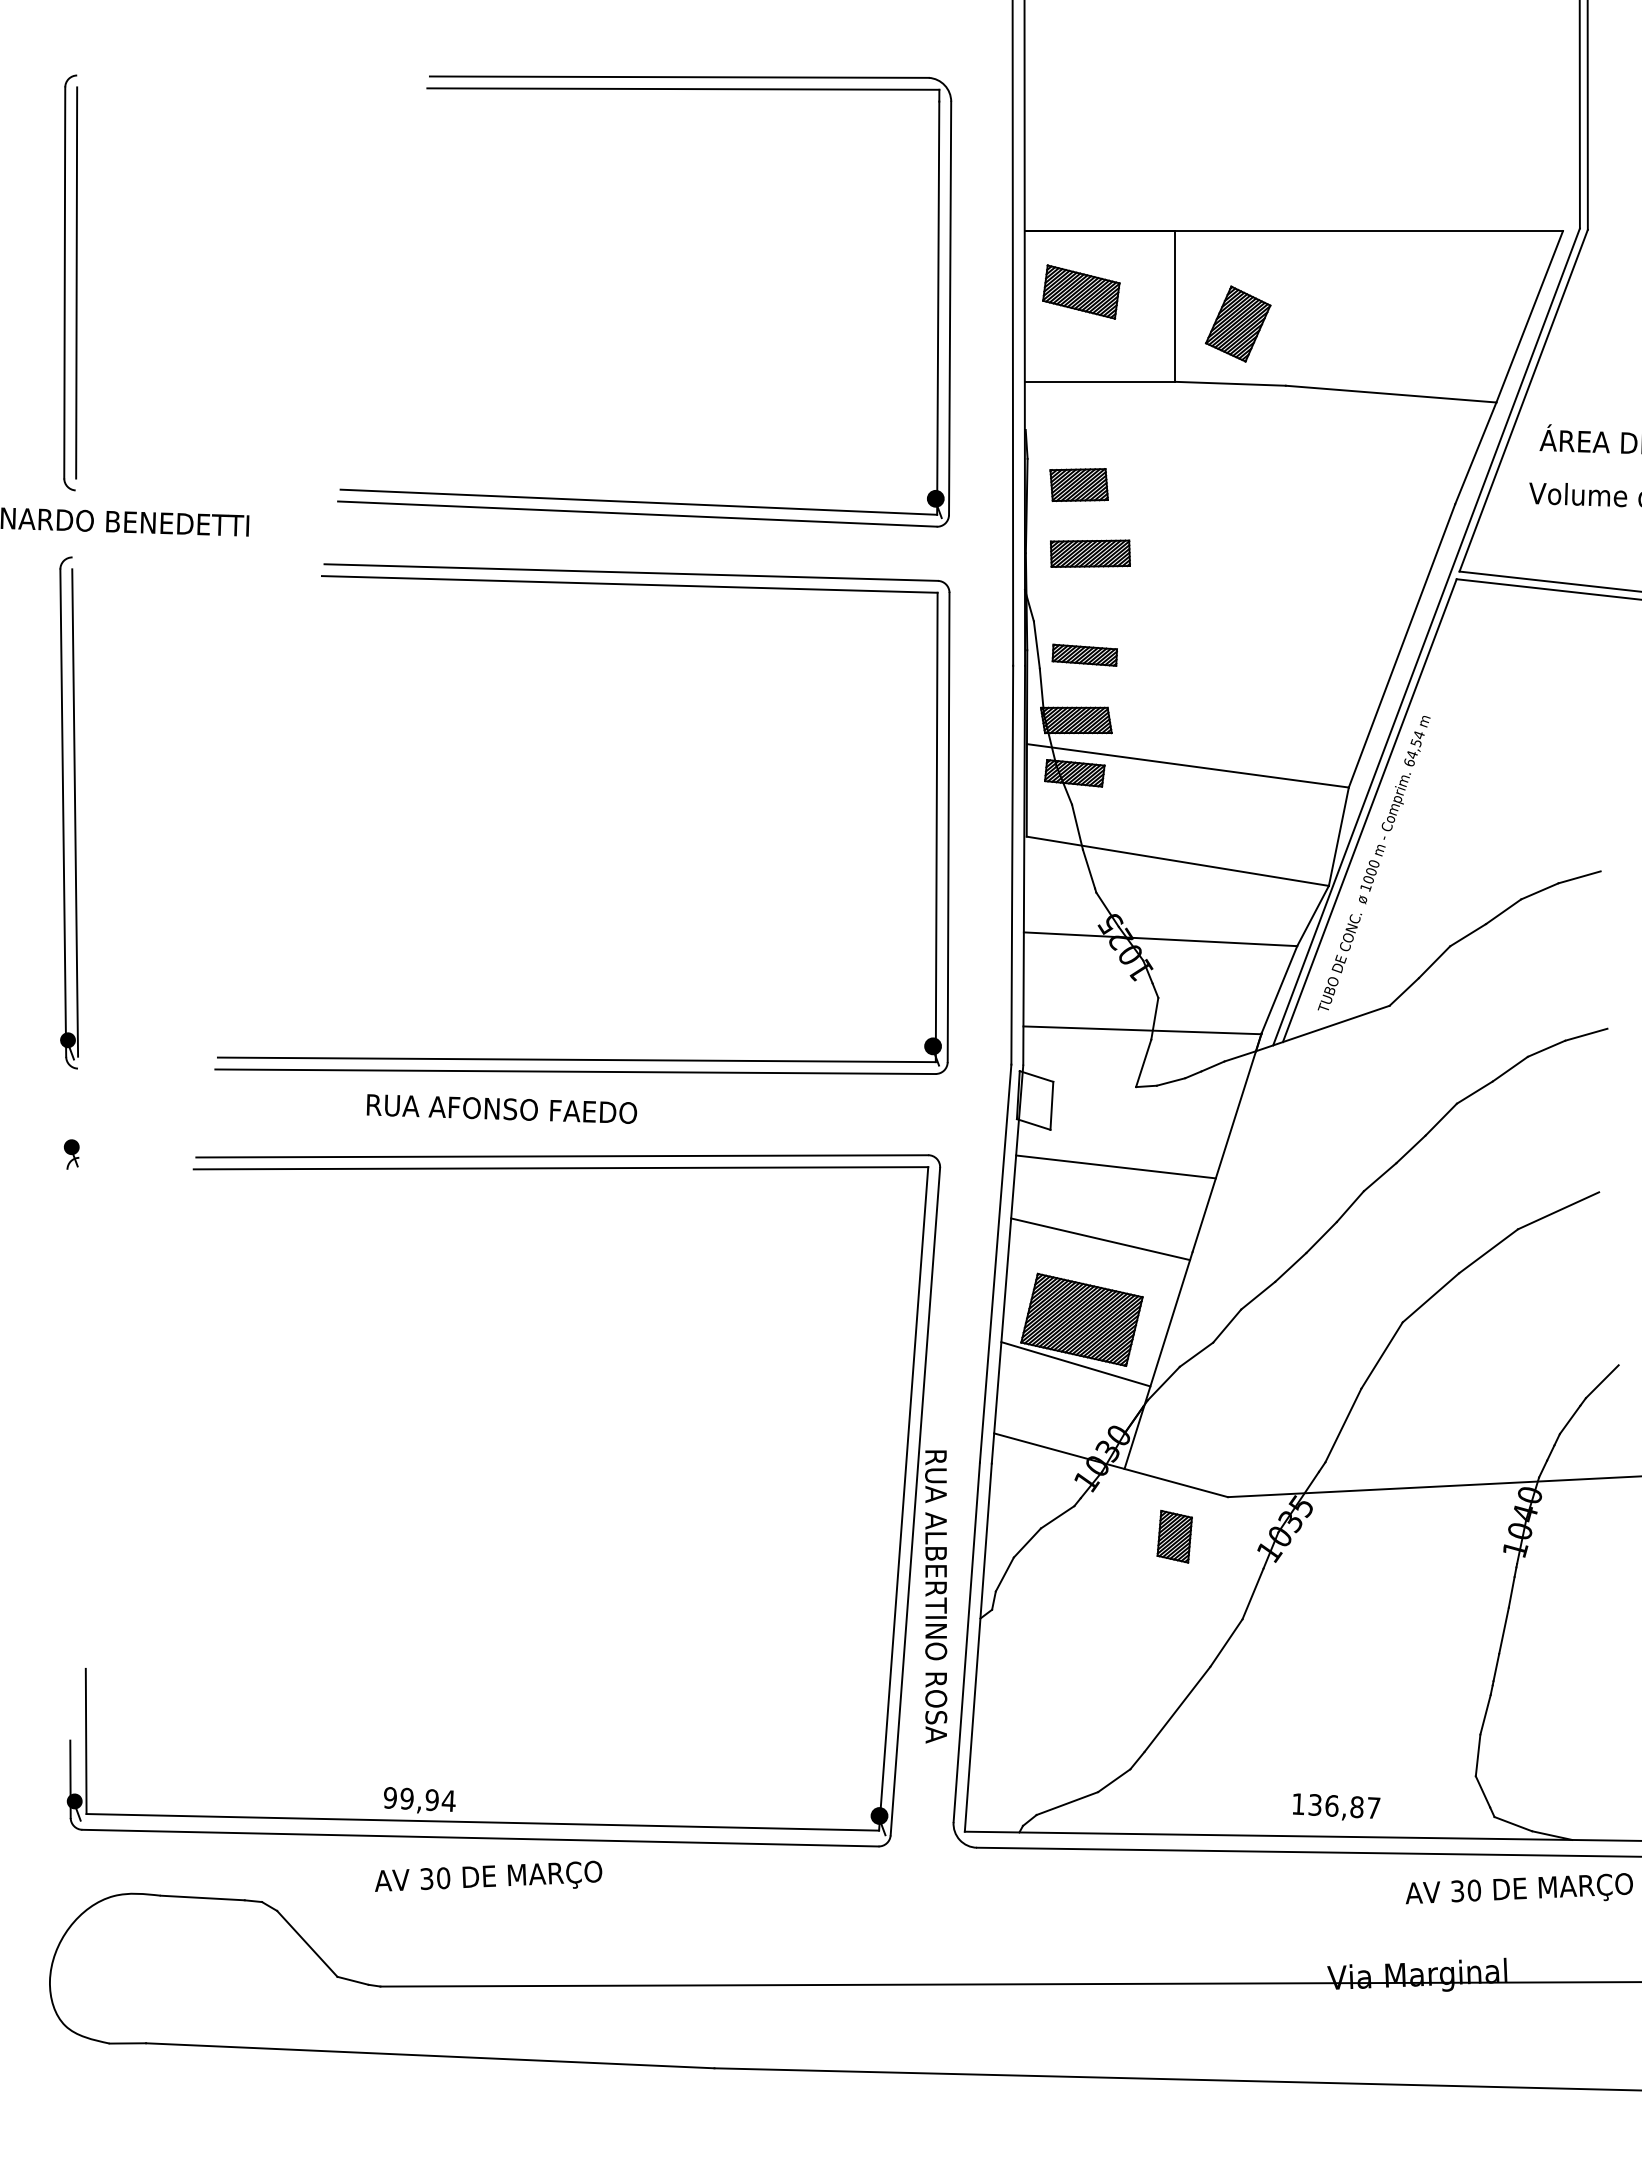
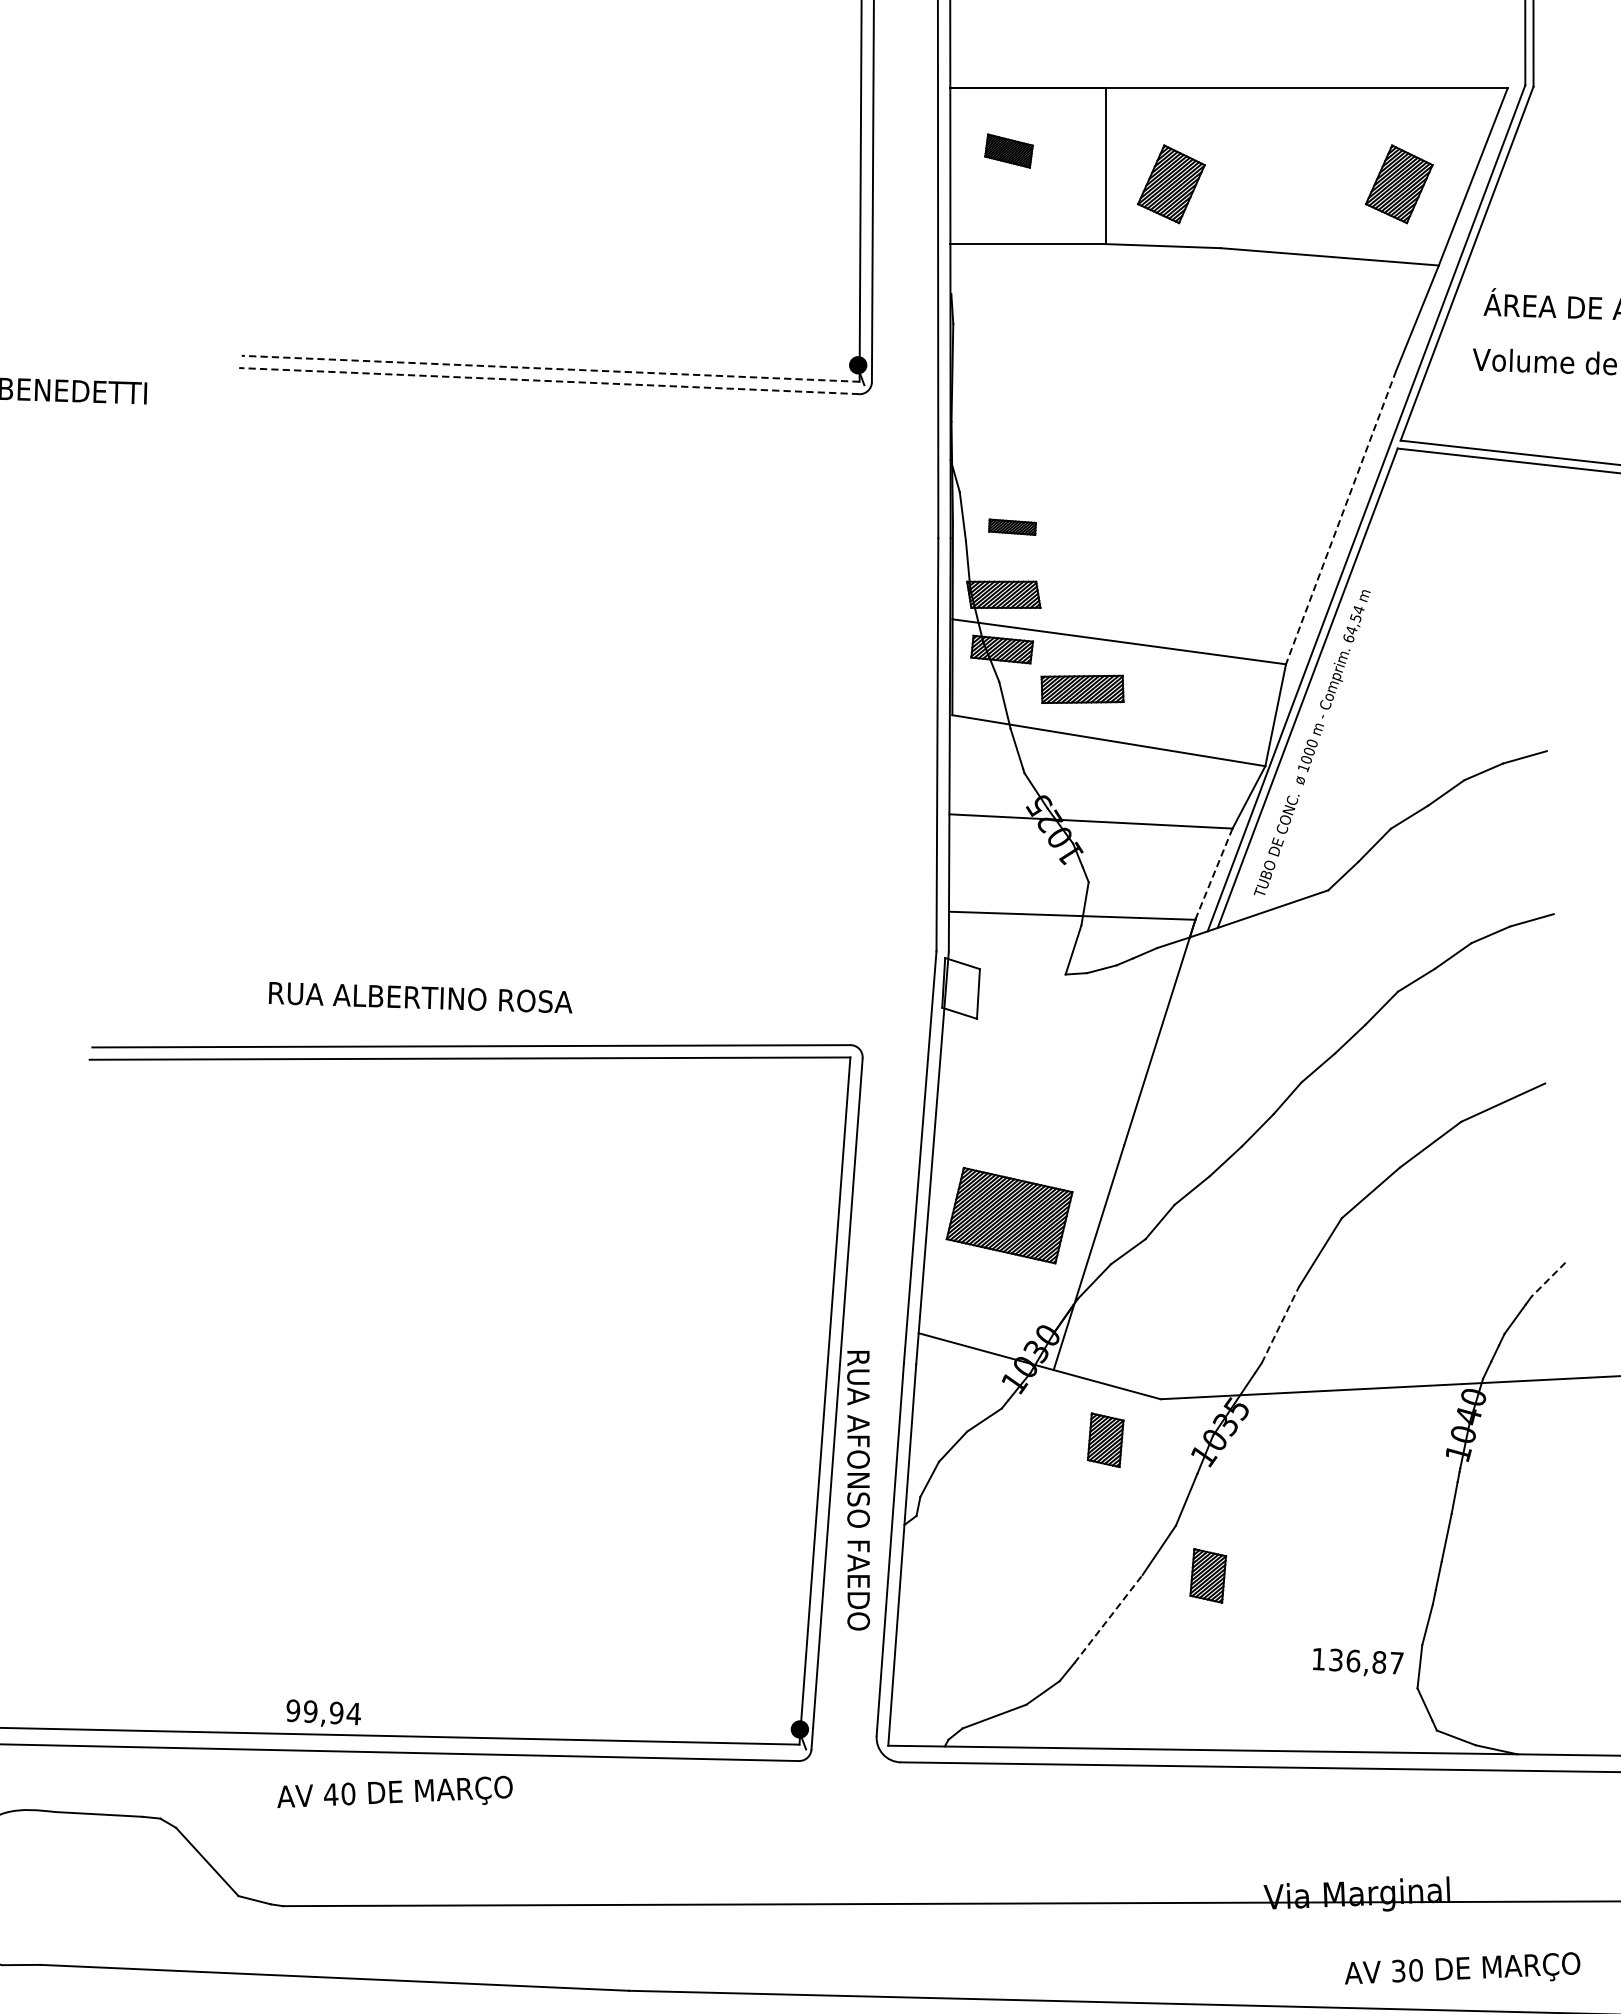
part: (1081, 291) -> (1009, 150), size x0.6
part: (1458, 323) -> (1399, 183), added
part: (1078, 485) -> (1006, 351), removed
line: (638, 502) -> (550, 369), solid -> dashed
line: (637, 514) -> (549, 381), solid -> dashed
part: (1090, 553) -> (1082, 689), moved
part: (583, 584) -> (493, 454), removed
line: (1401, 646) -> (1340, 518), solid -> dashed
part: (1084, 654) -> (1012, 526), size x0.7
line: (1279, 989) -> (1214, 873), solid -> dashed
text: (555, 1110) -> (464, 998), RUA AFONSO FAEDO -> RUA ALBERTINO ROSA
line: (1115, 1166) -> (1044, 1056), removed
line: (1100, 1239) -> (1028, 1132), removed
line: (1075, 1364) -> (1002, 1261), removed
line: (1601, 1382) -> (1547, 1280), solid -> dashed
line: (1343, 1425) -> (1280, 1325), solid -> dashed
text: (936, 1639) -> (858, 1546), RUA ALBERTINO ROSA -> RUA AFONSO FAEDO
part: (1273, 1667) -> (1207, 1575), added
line: (1177, 1709) -> (1108, 1619), solid -> dashed
text: (1336, 1806) -> (1358, 1661), moved
text: (426, 1879) -> (330, 1795), 30 -> 40
text: (1519, 1888) -> (1462, 1968), moved

